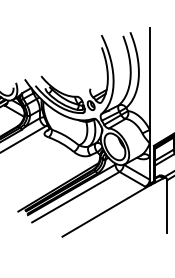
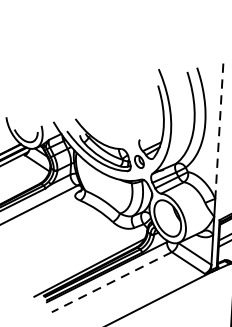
line: (149, 79) -> (218, 131), solid -> dashed
line: (75, 197) -> (111, 282), solid -> dashed

